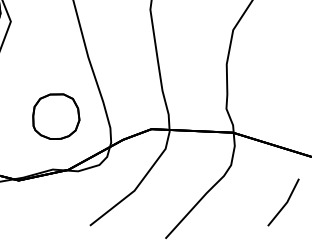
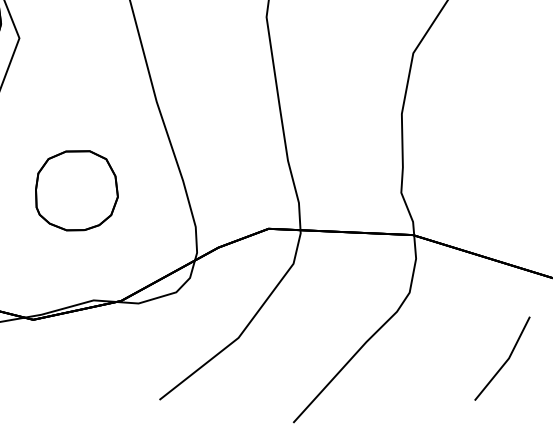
part: (56, 116) -> (77, 190), moved

